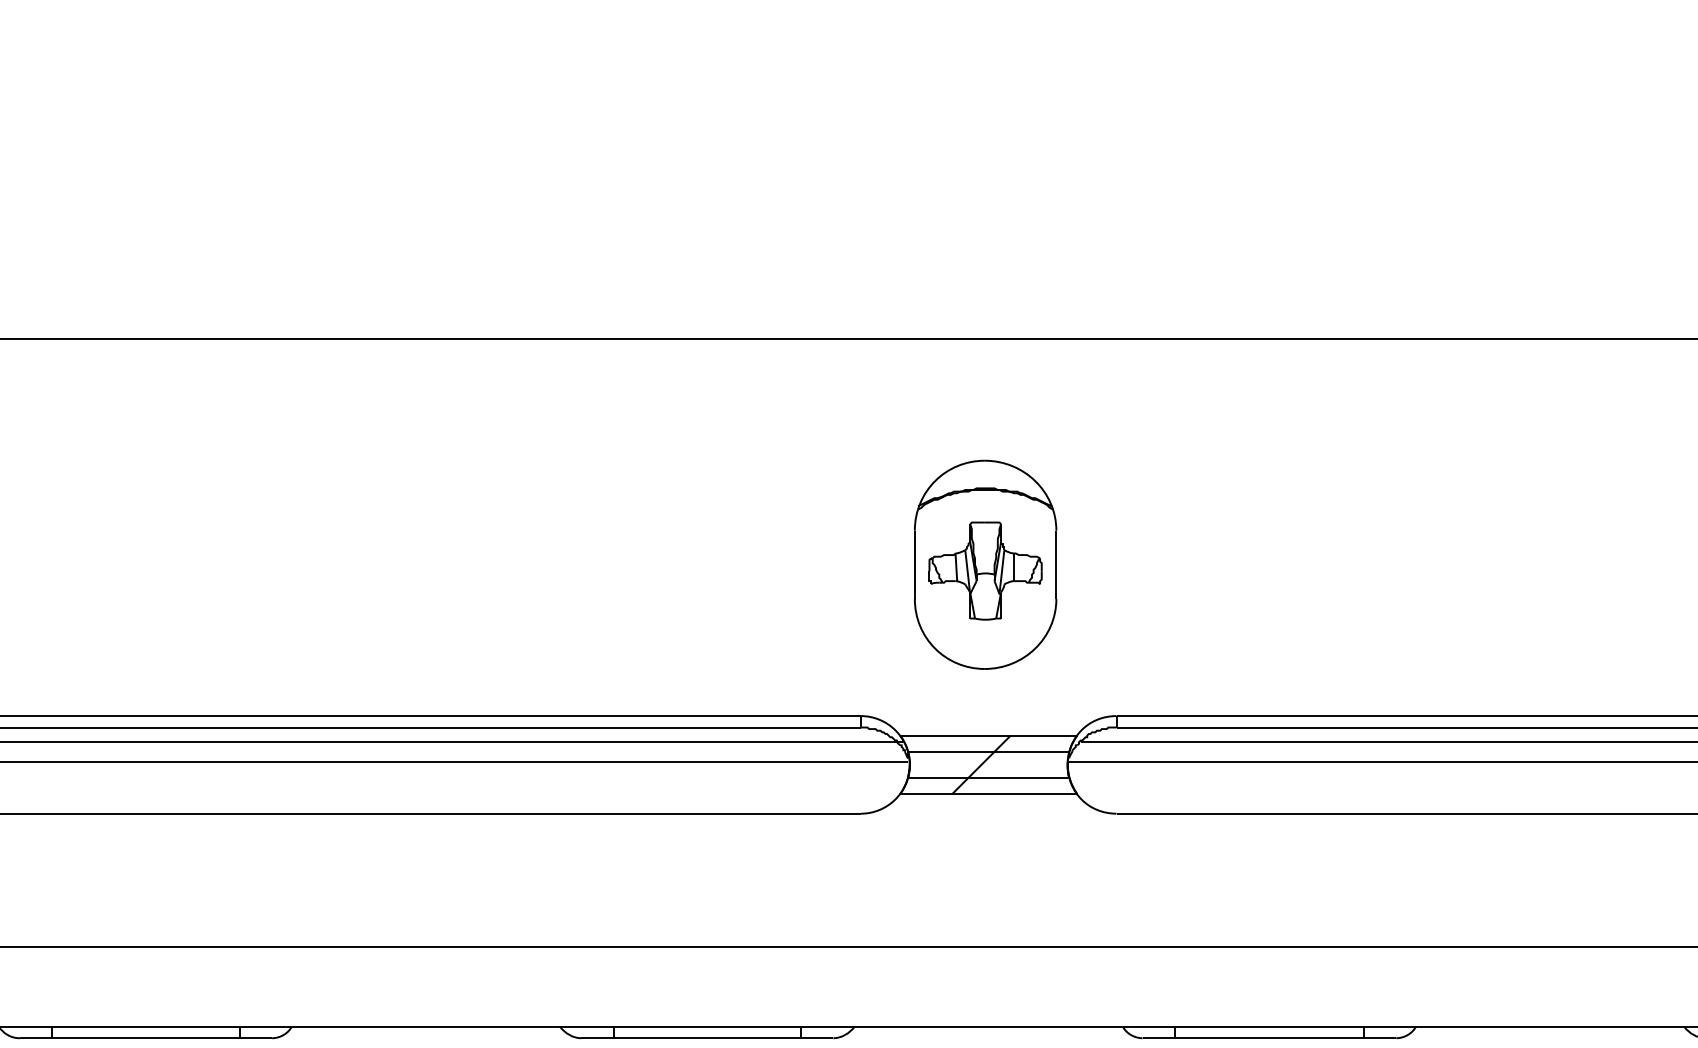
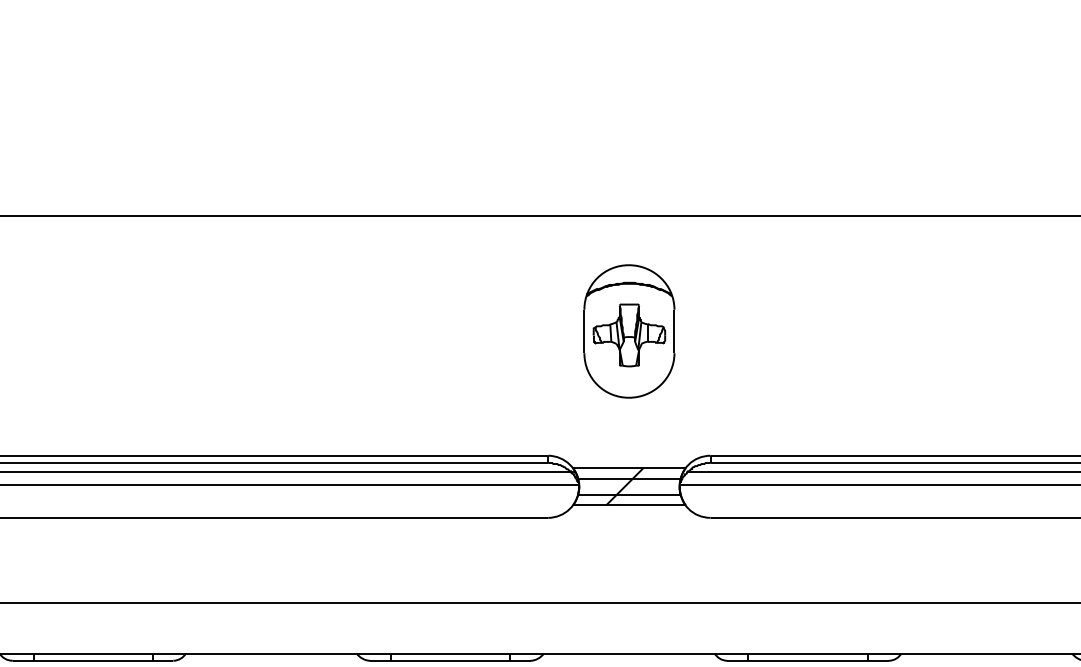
part: (985, 564) -> (629, 331), moved

